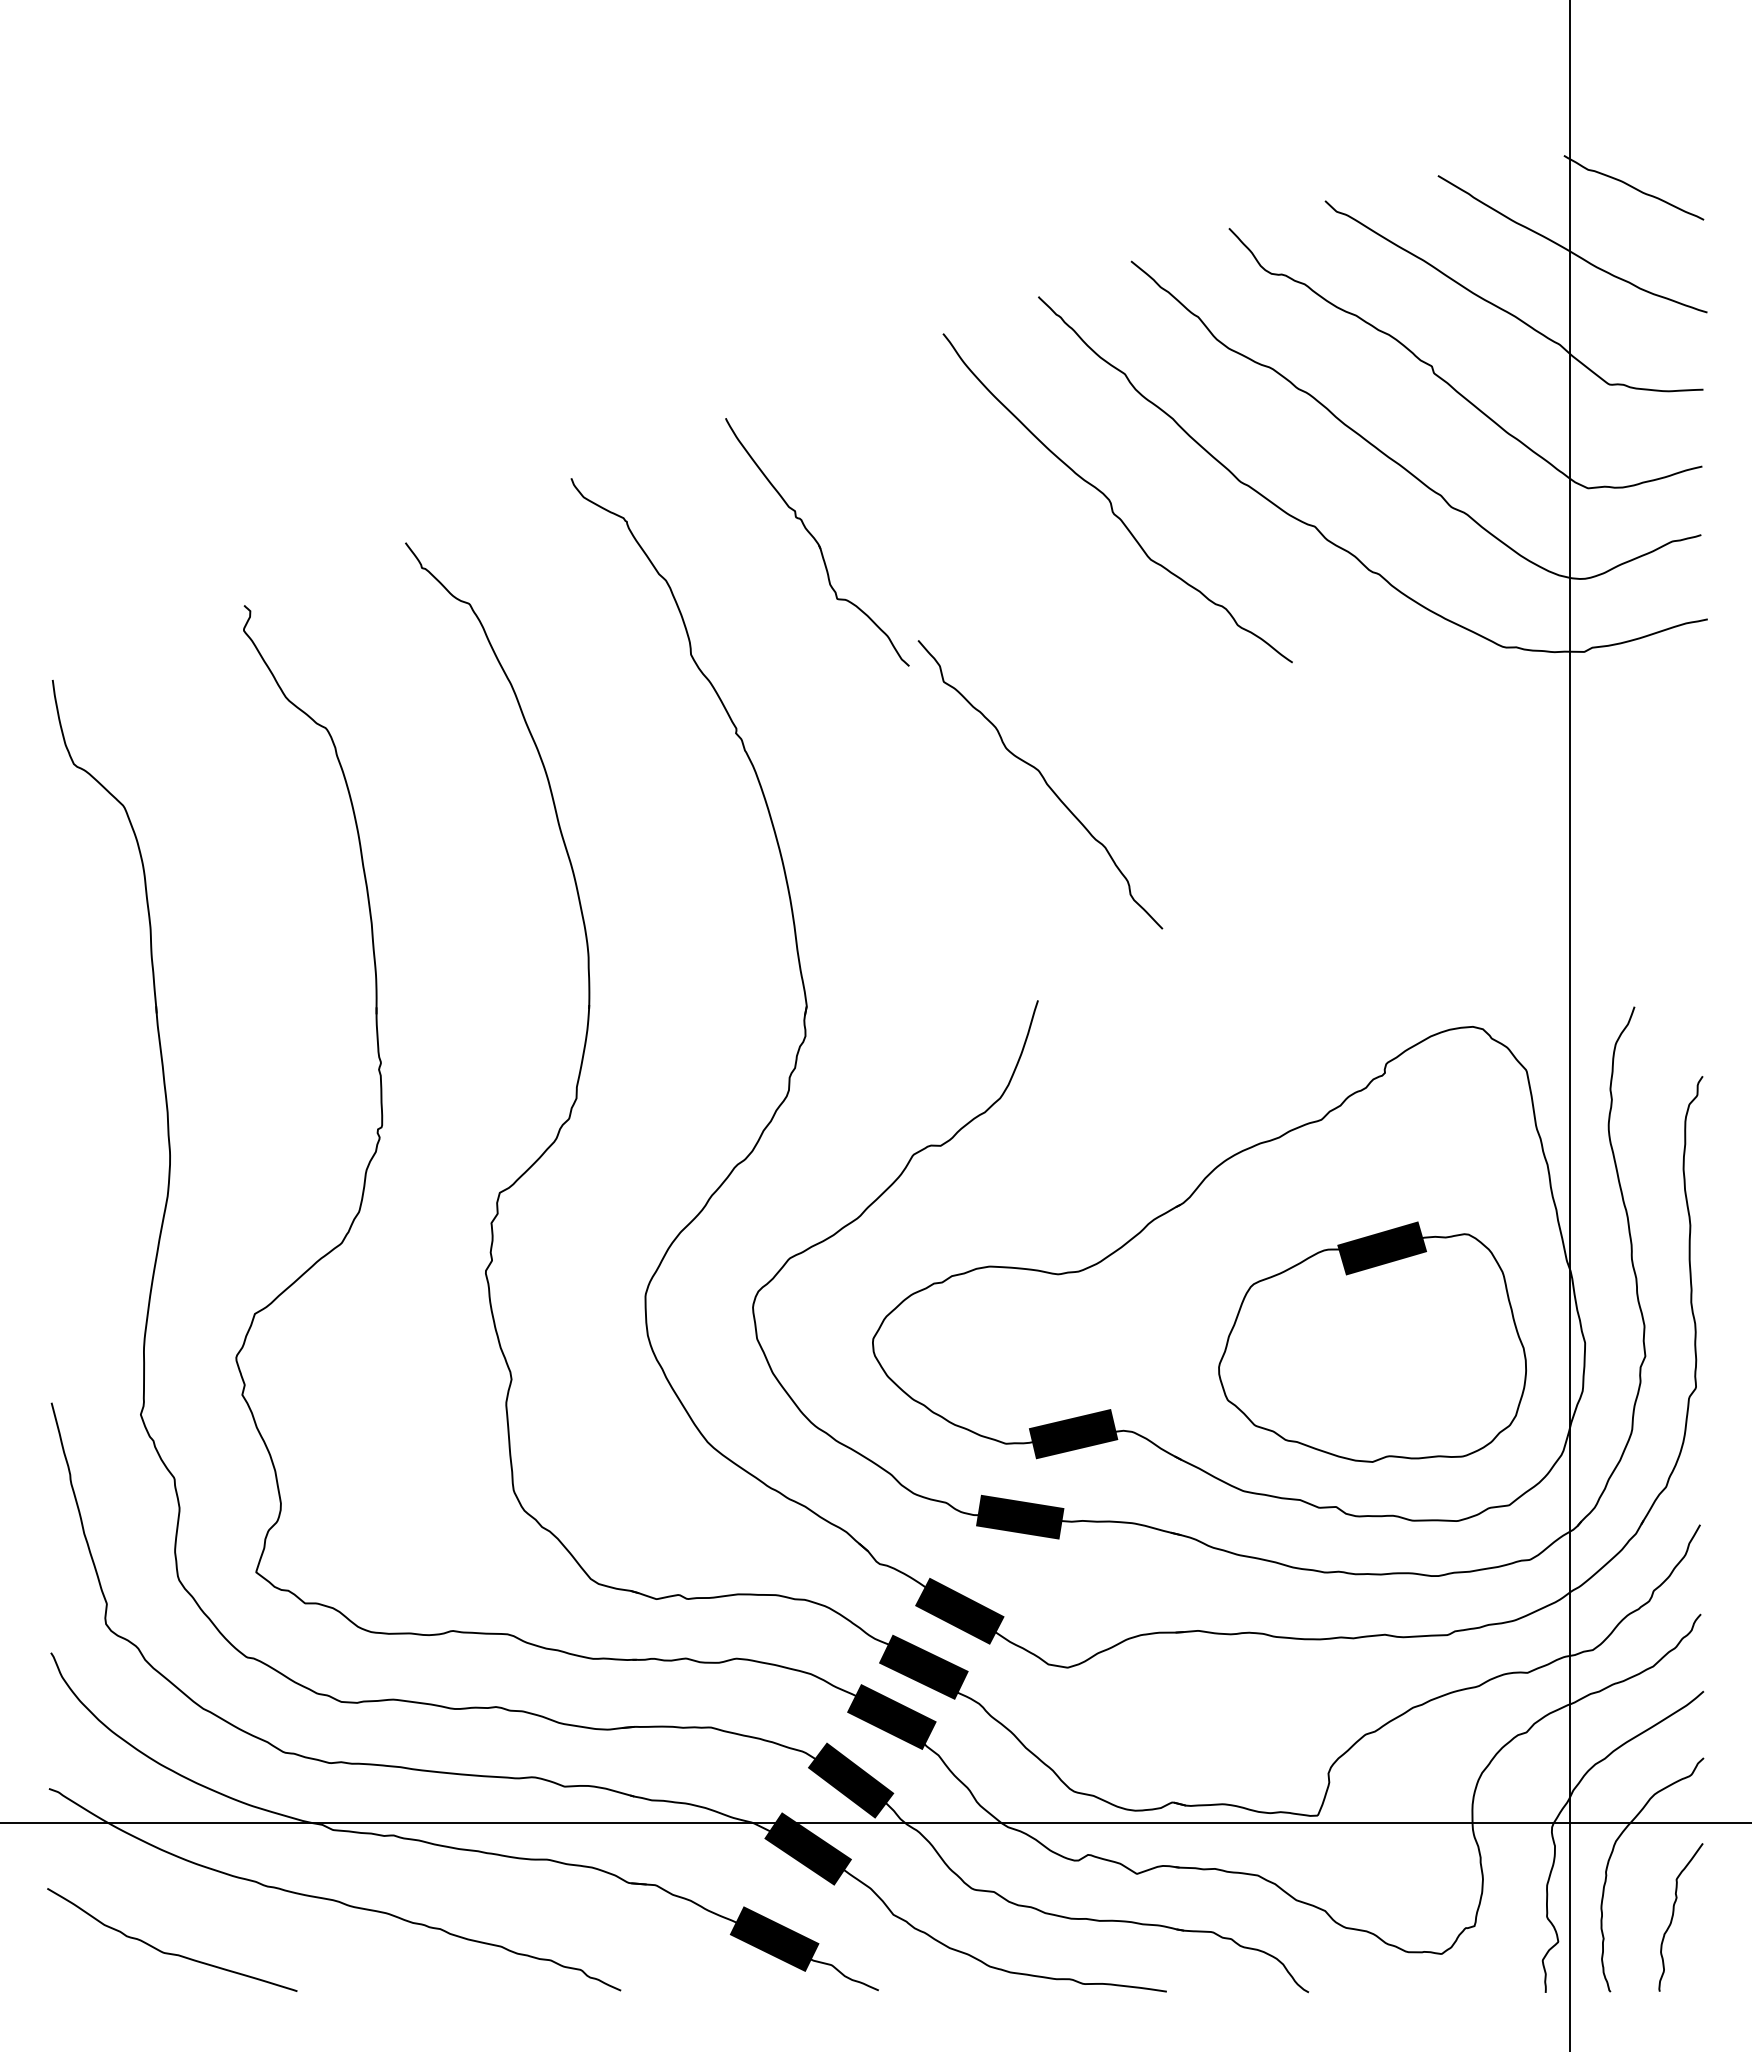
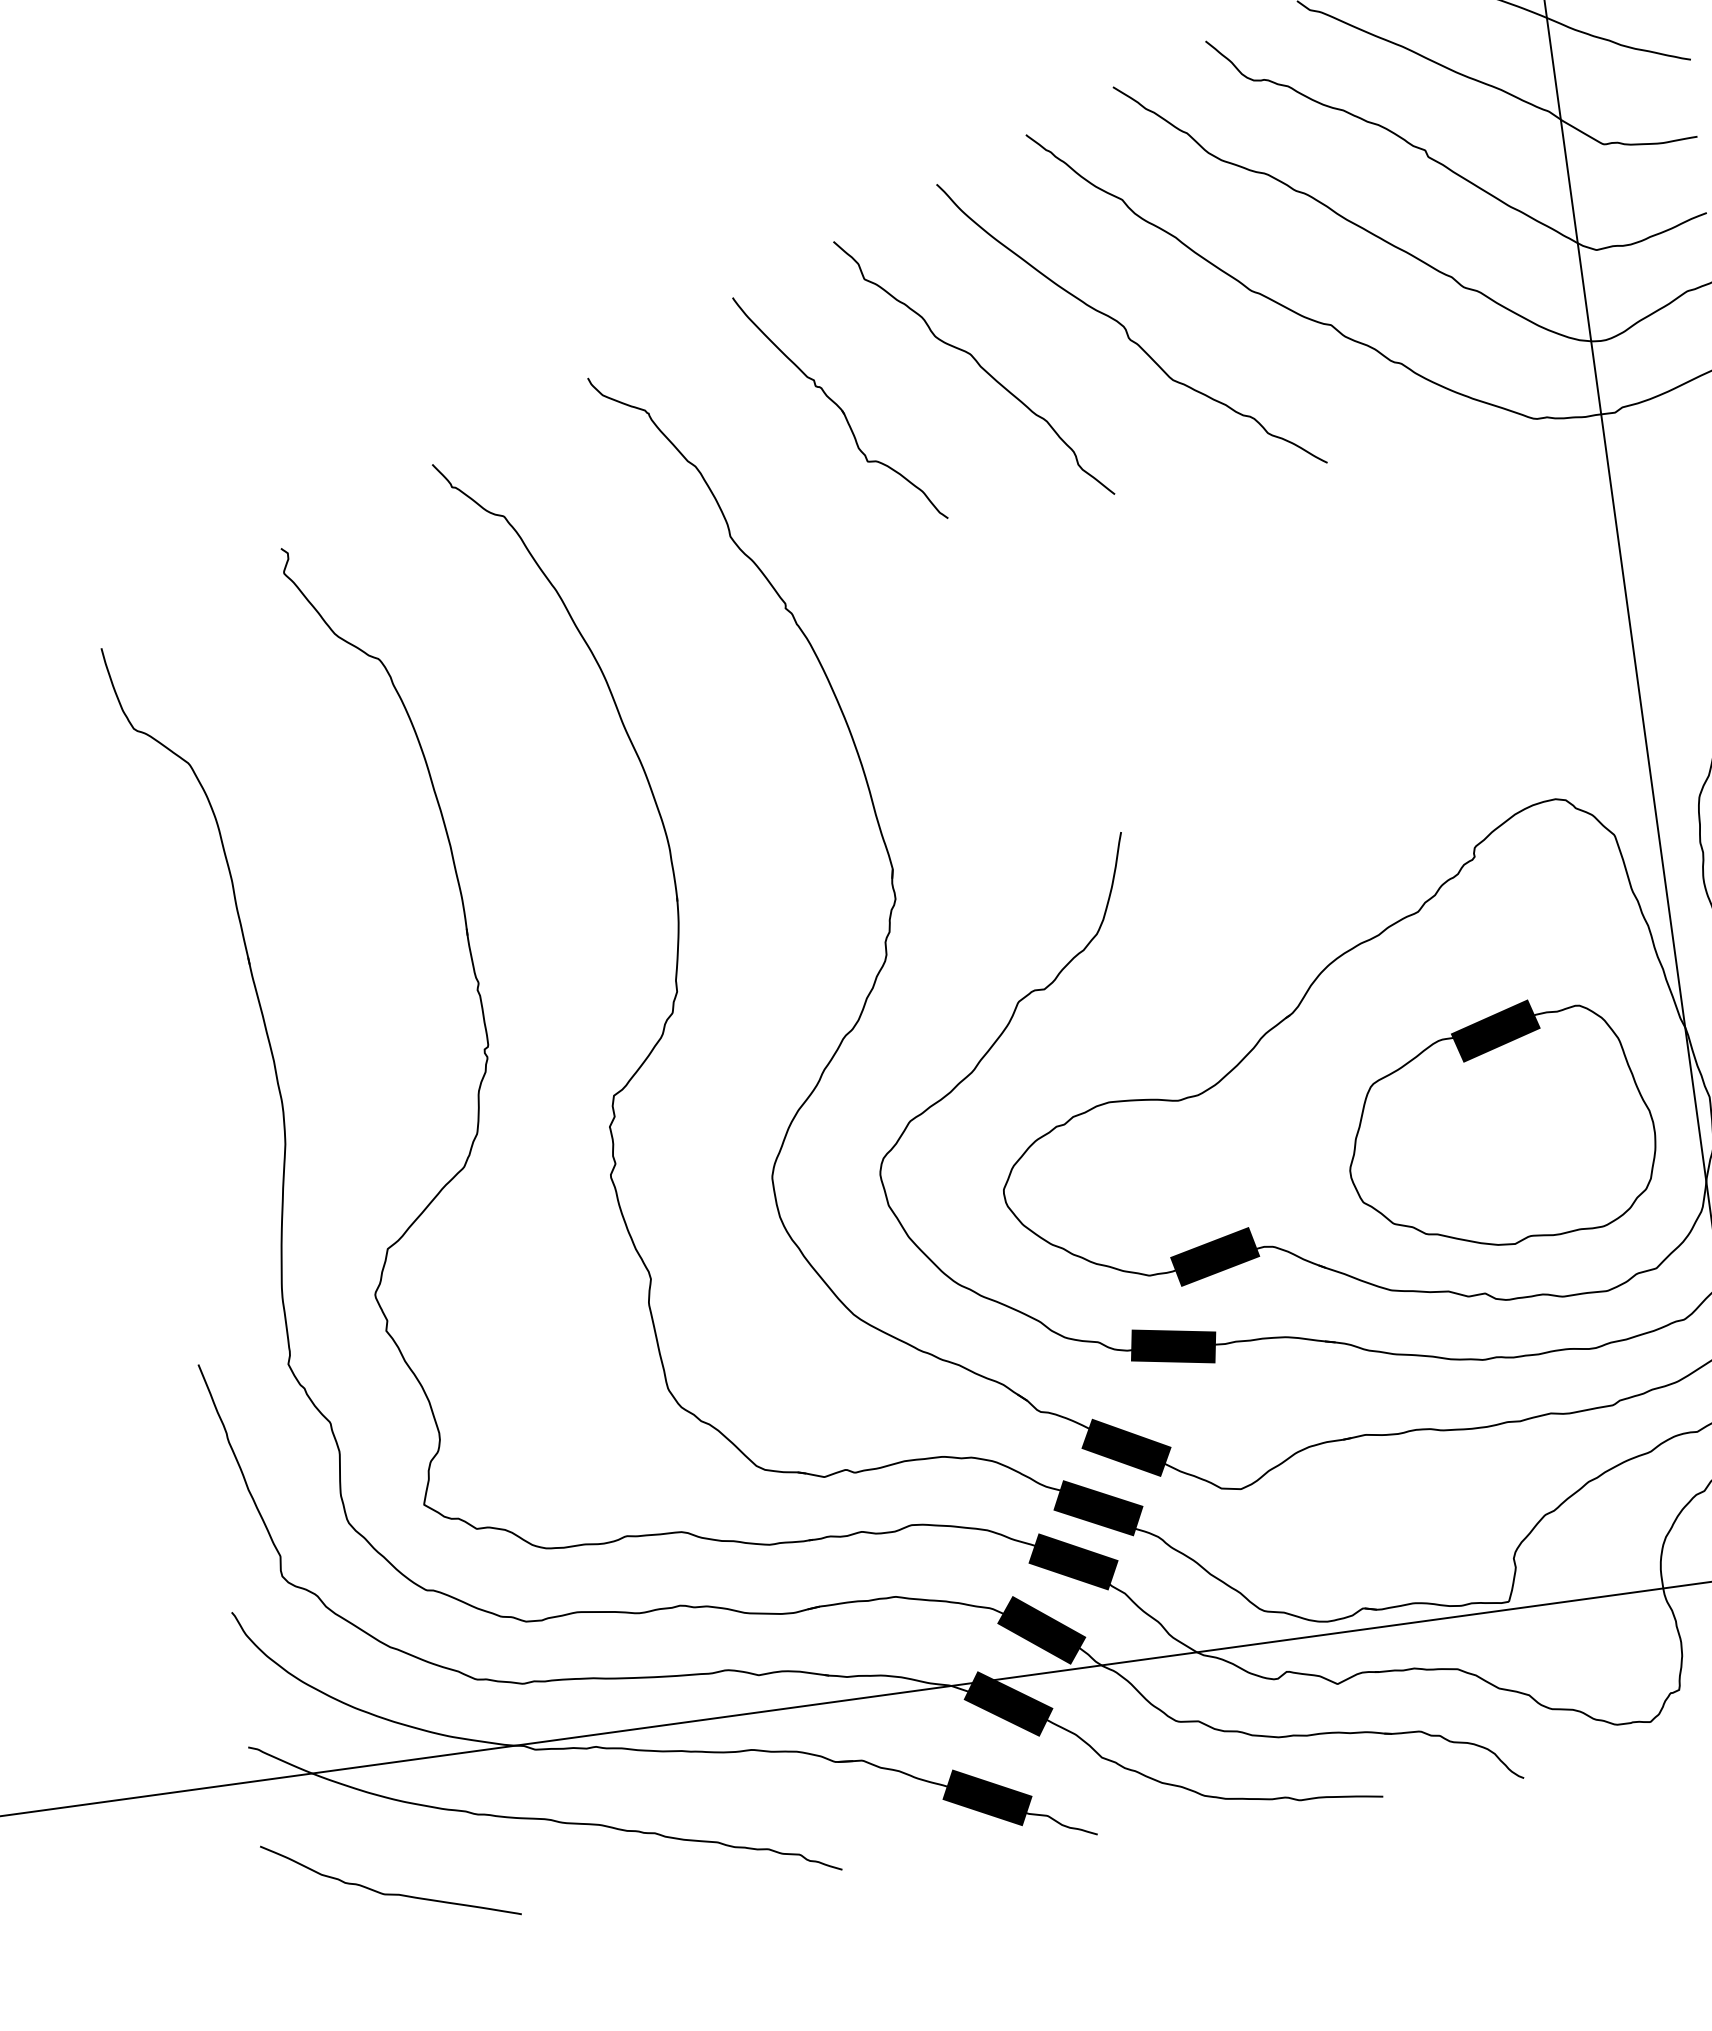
curve: (1043, 780) -> (976, 363), moved

